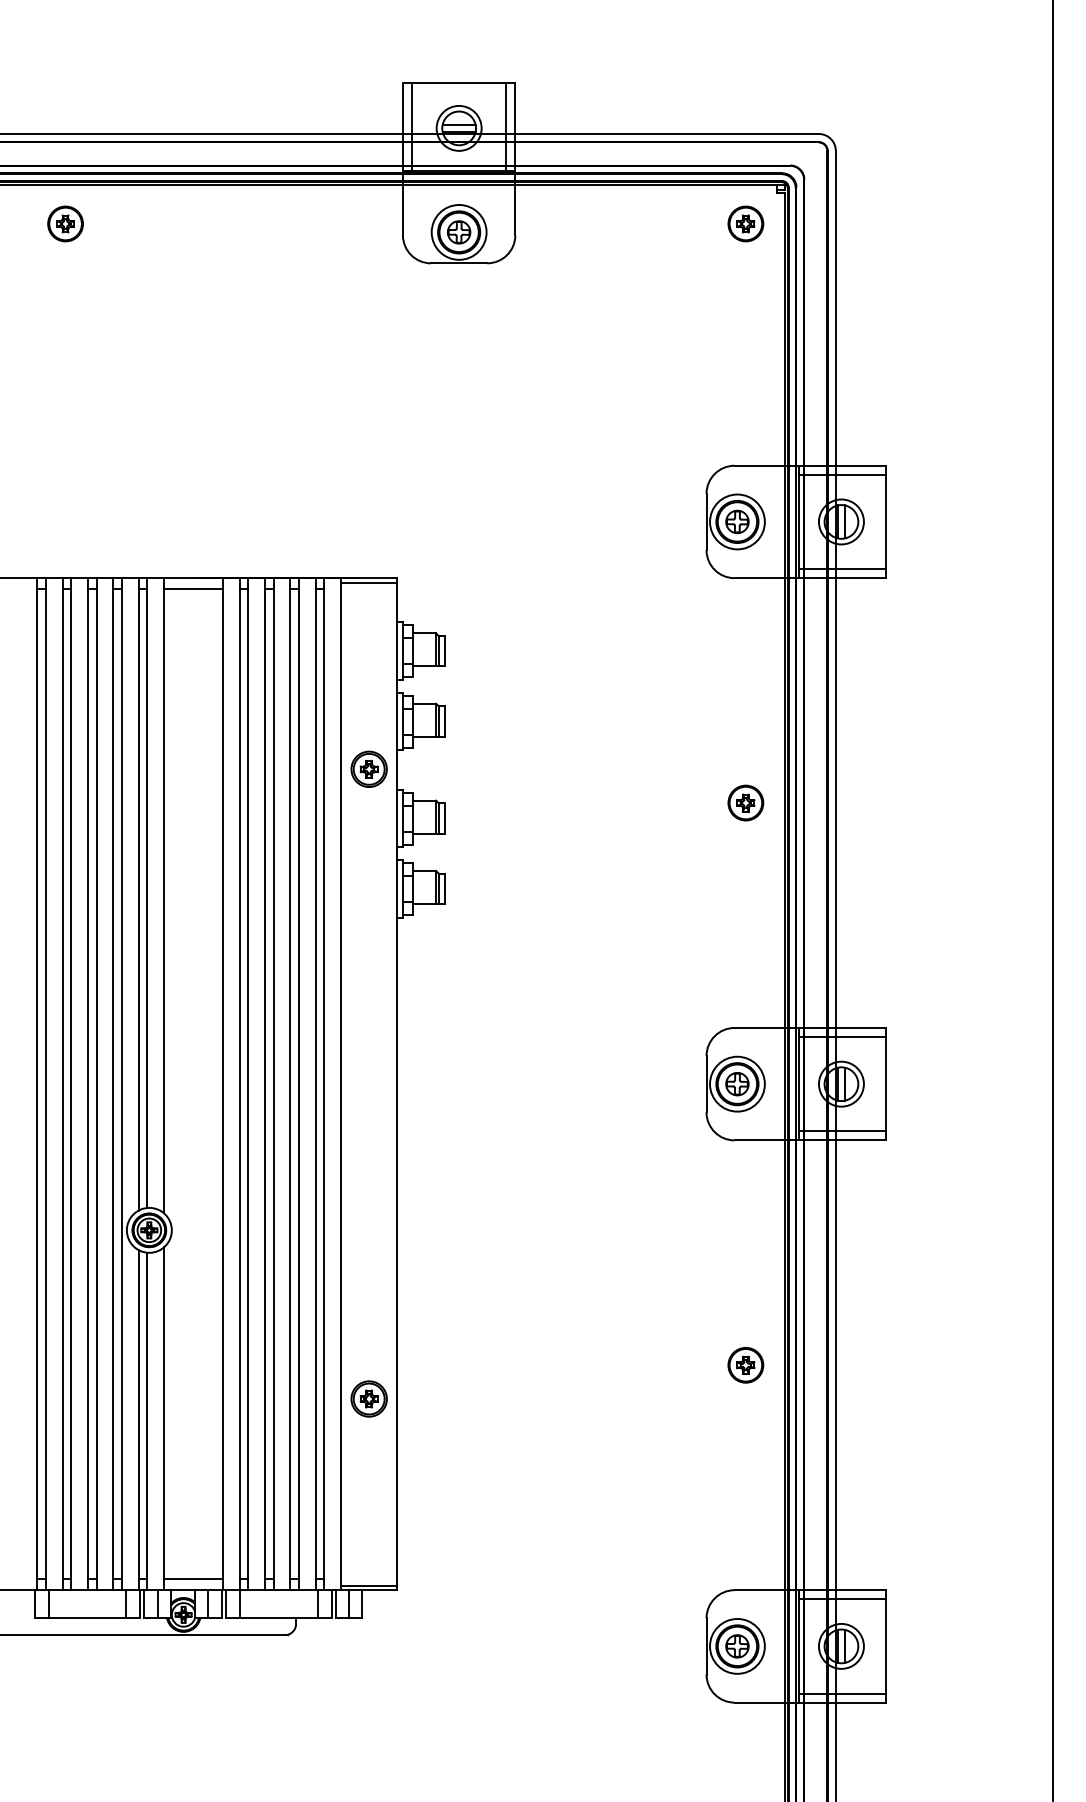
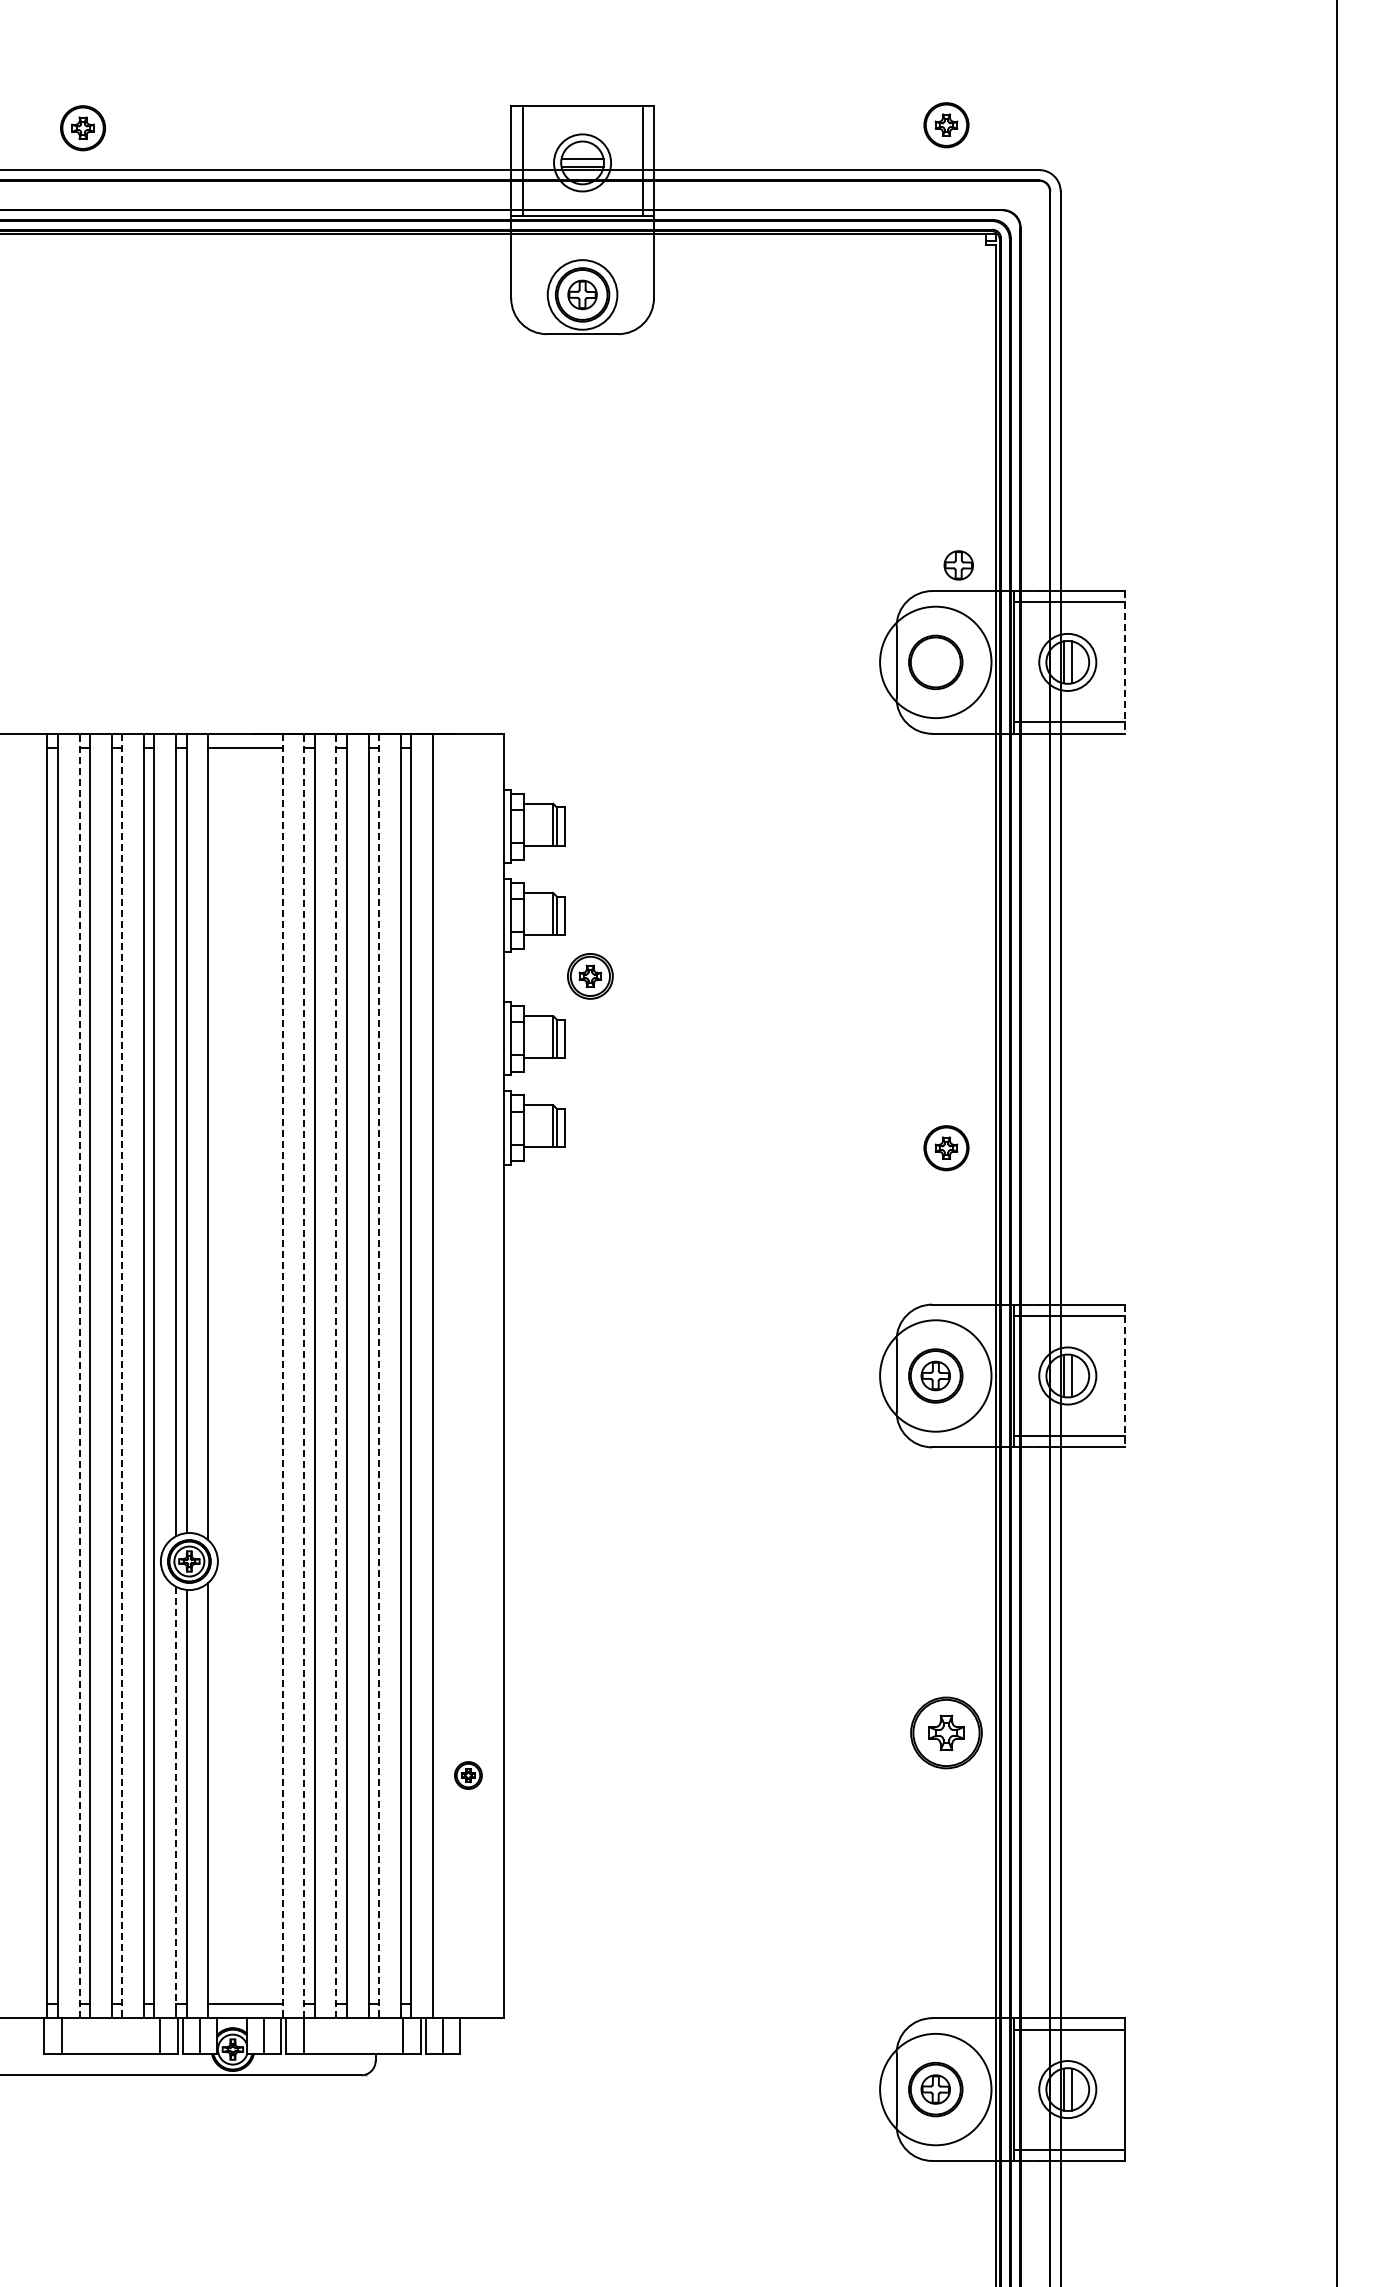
part: (65, 224) -> (83, 128), moved
part: (745, 224) -> (946, 125), moved
circle: (737, 522) -> (935, 662), size x1.6
part: (737, 522) -> (958, 565), moved
line: (886, 522) -> (1124, 662), solid -> dashed
line: (369, 582) -> (468, 739), removed
part: (369, 769) -> (590, 976), moved
part: (745, 803) -> (946, 1148), moved
line: (62, 1083) -> (79, 1375), solid -> dashed
line: (240, 1083) -> (304, 1375), solid -> dashed
line: (265, 1083) -> (336, 1375), solid -> dashed
circle: (737, 1083) -> (935, 1375), size x1.6
line: (96, 1084) -> (122, 1376), solid -> dashed
line: (222, 1084) -> (282, 1376), solid -> dashed
line: (299, 1084) -> (379, 1376), solid -> dashed
line: (886, 1084) -> (1124, 1376), solid -> dashed
part: (745, 1365) -> (946, 1732), size x1.6
part: (369, 1398) -> (468, 1775), size x0.6
line: (138, 1414) -> (175, 1795), solid -> dashed
line: (369, 1585) -> (468, 2012), removed
circle: (737, 1646) -> (935, 2089), size x1.6

